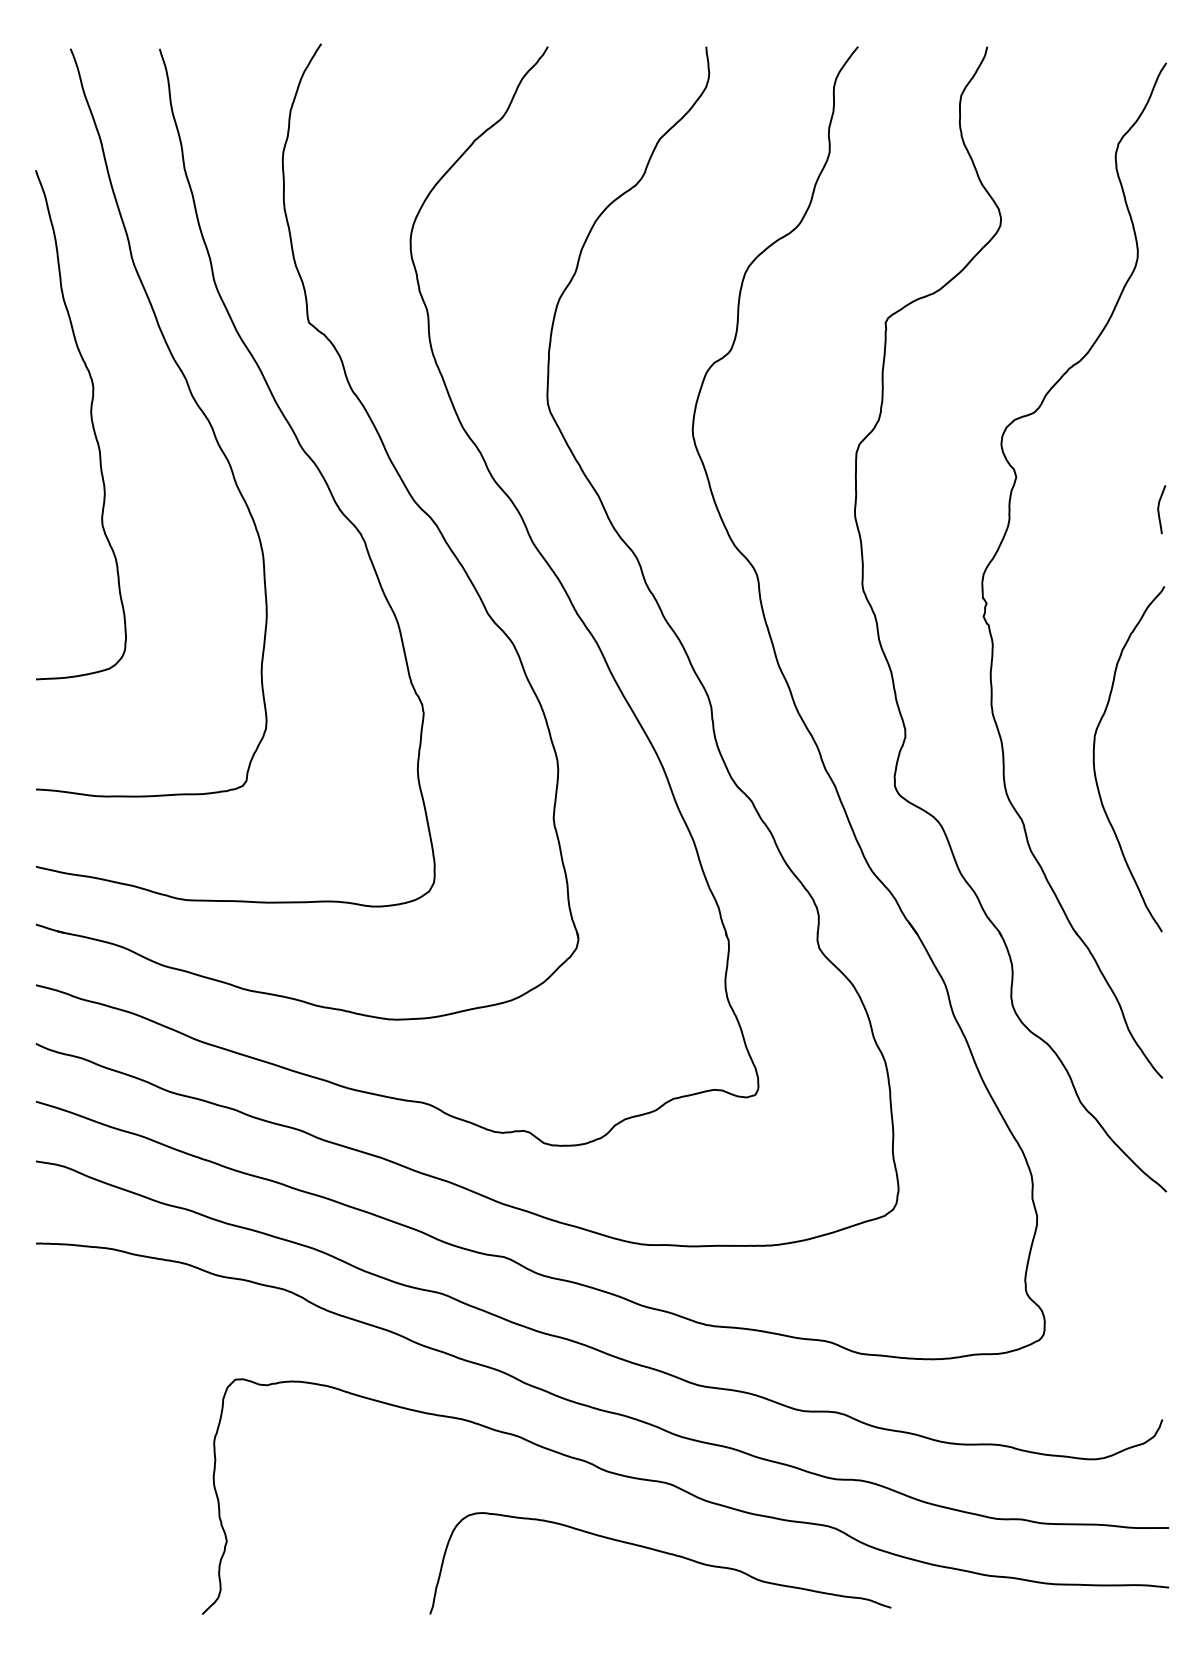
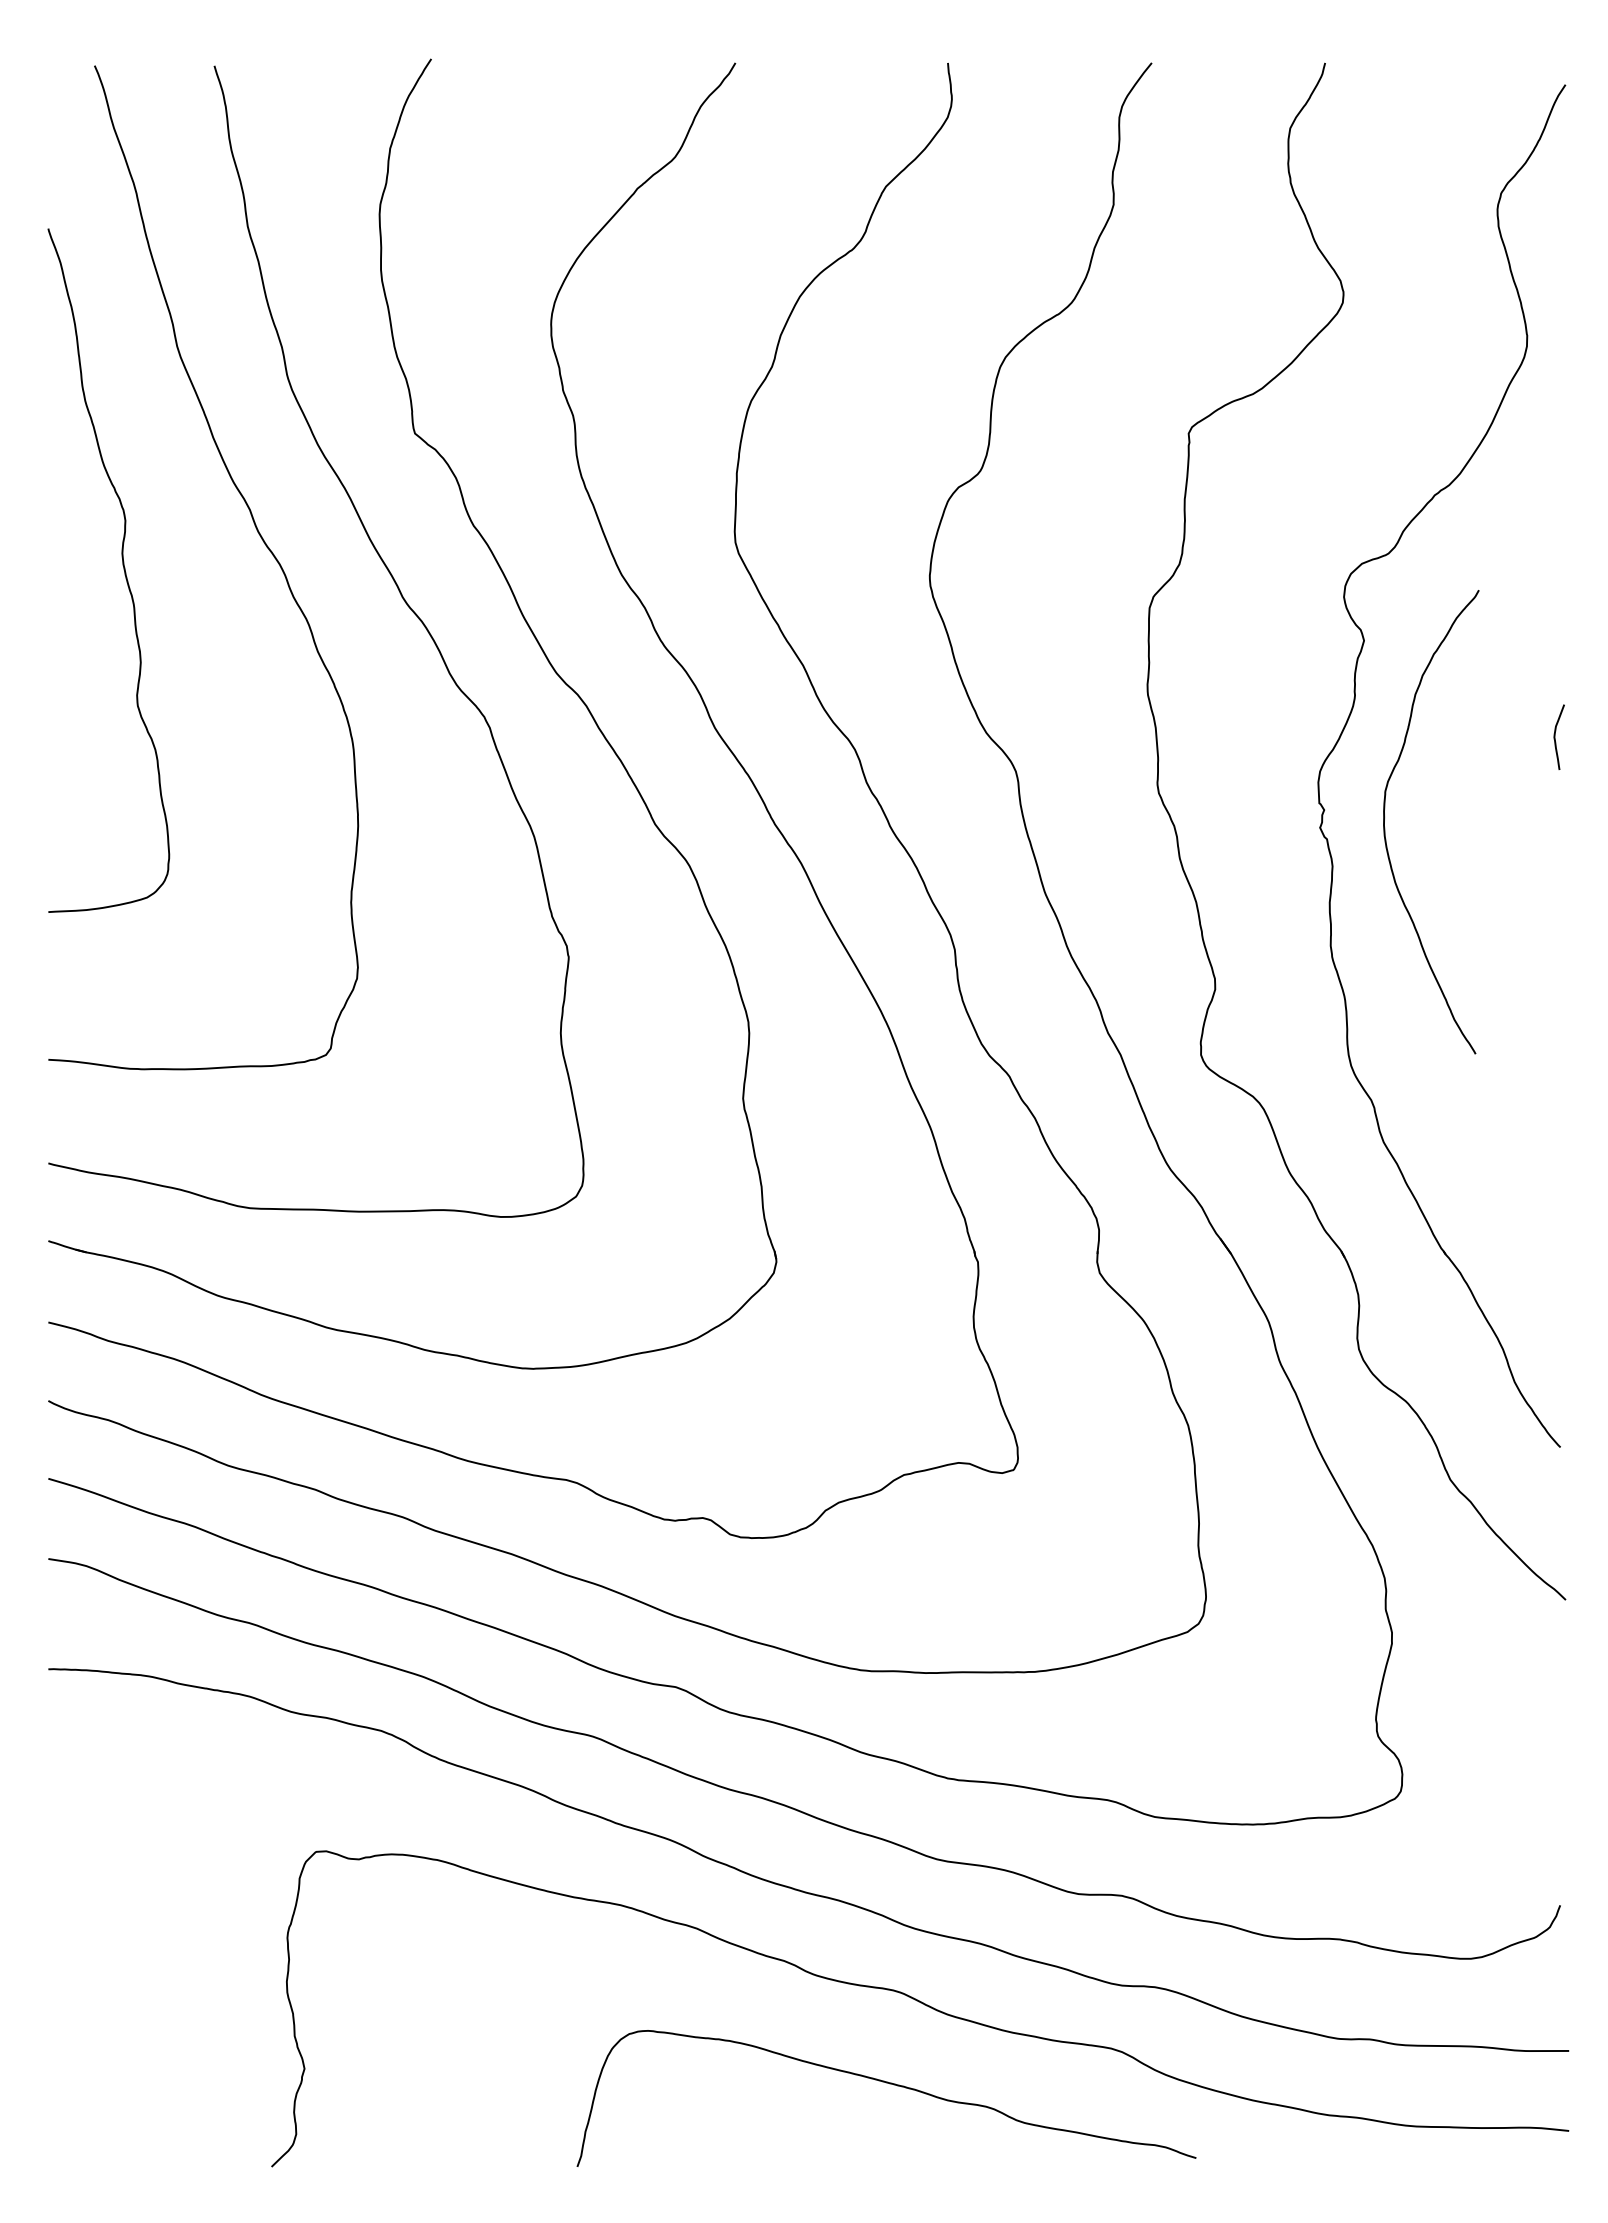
curve: (1158, 509) -> (1555, 736), moved
curve: (1094, 763) -> (1385, 828), moved

